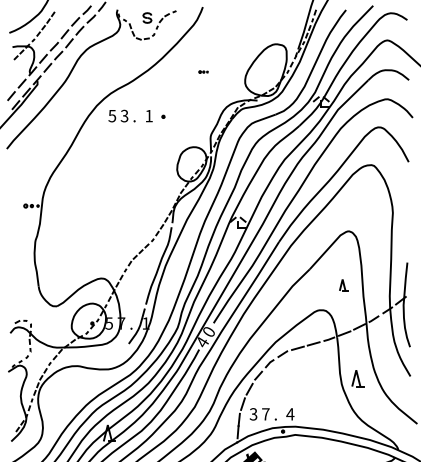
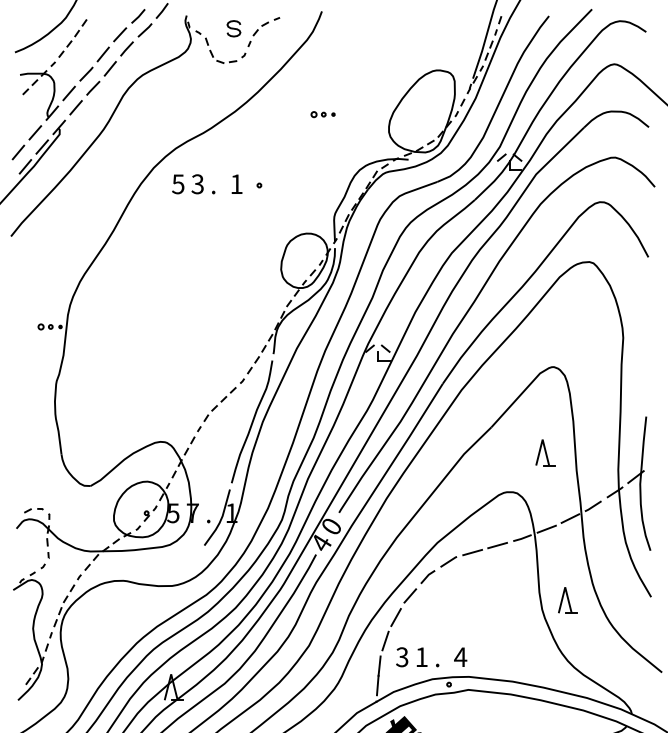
part: (203, 71) -> (322, 113), size x1.67
part: (343, 284) -> (544, 451), size x1.43
text: (265, 414) -> (421, 657), 7 -> 1

